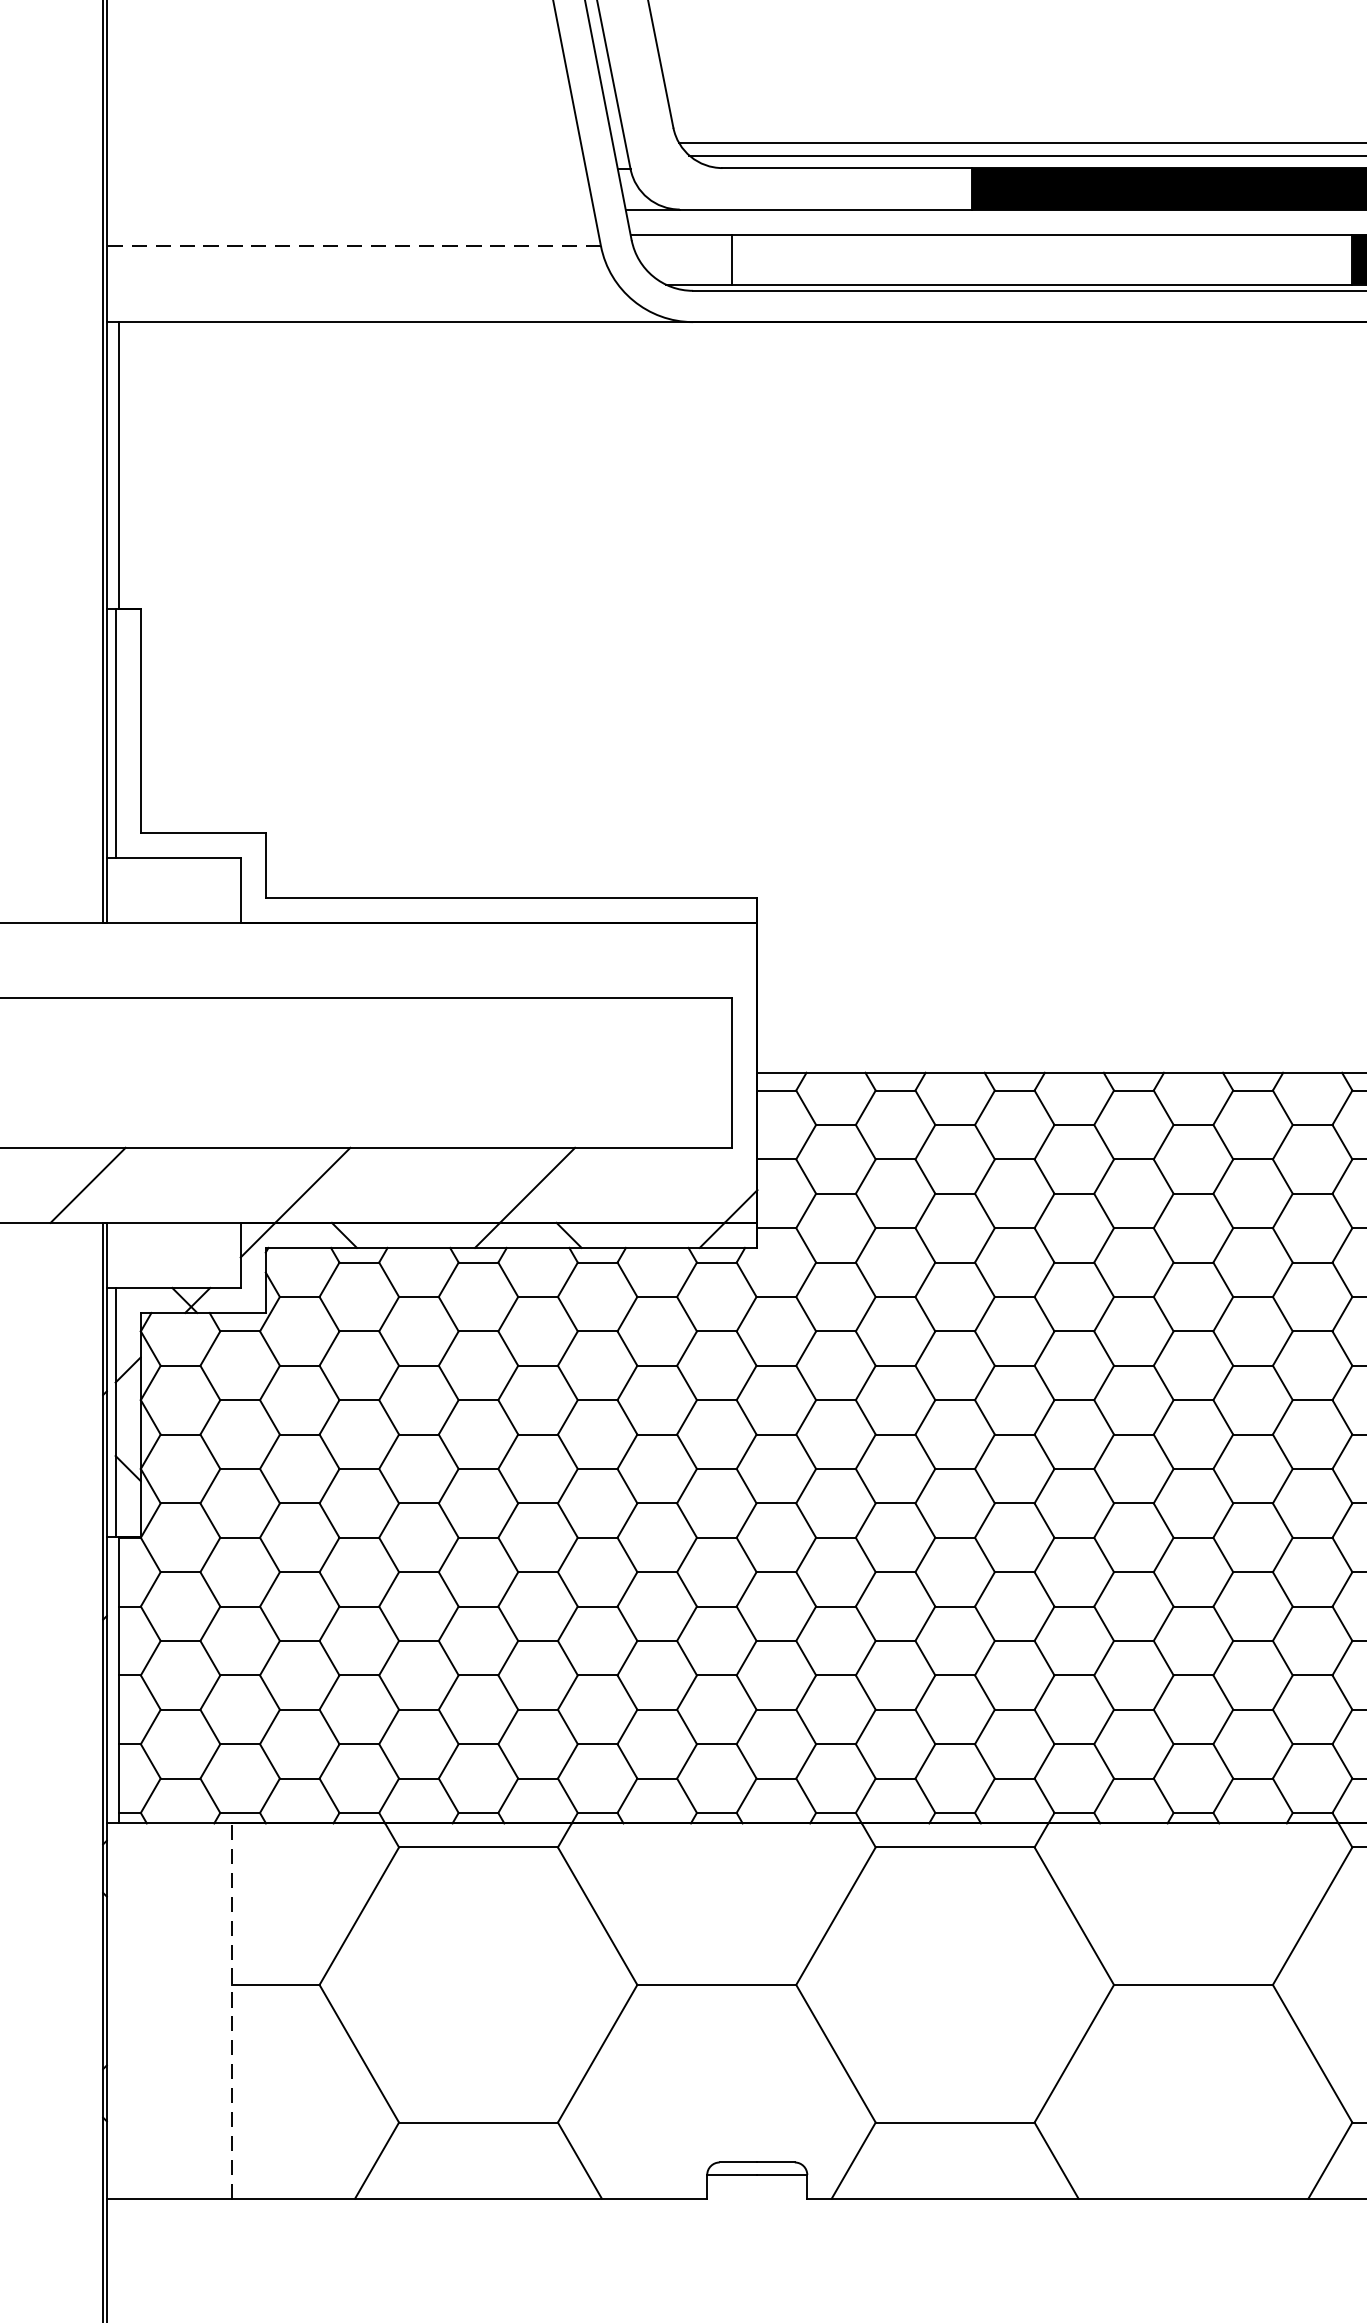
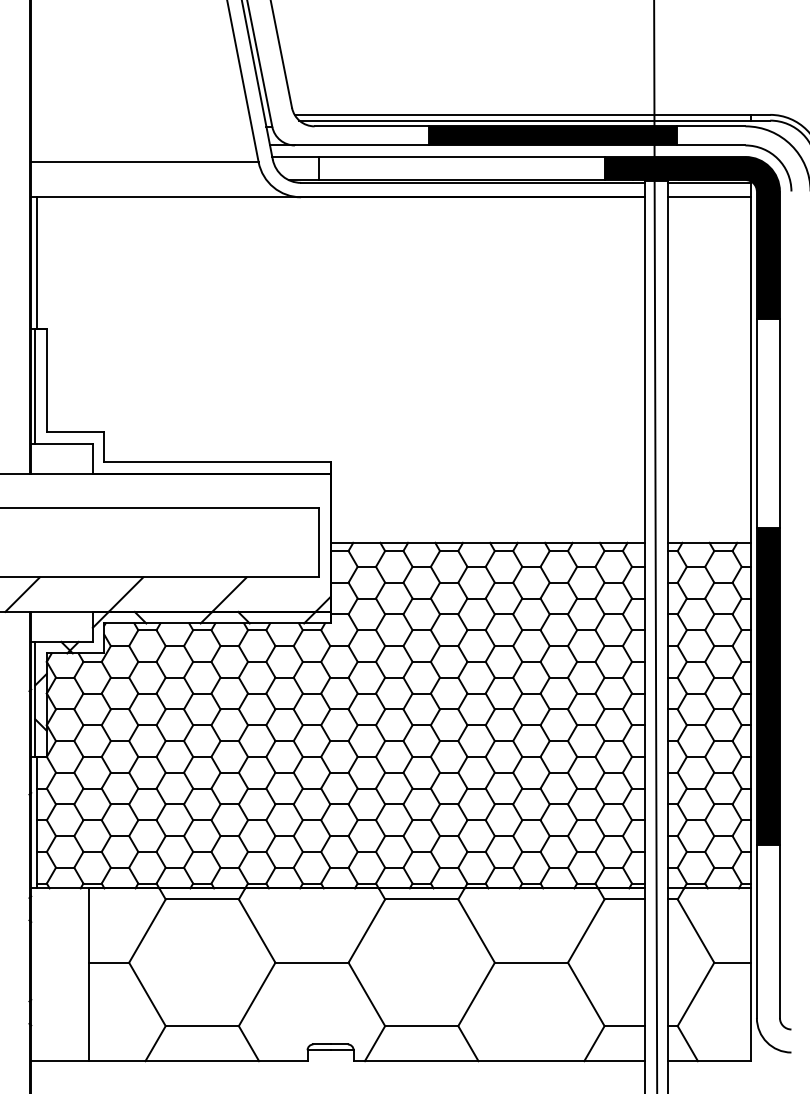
line: (352, 246) -> (144, 162), dashed -> solid
line: (231, 2010) -> (88, 974), dashed -> solid

